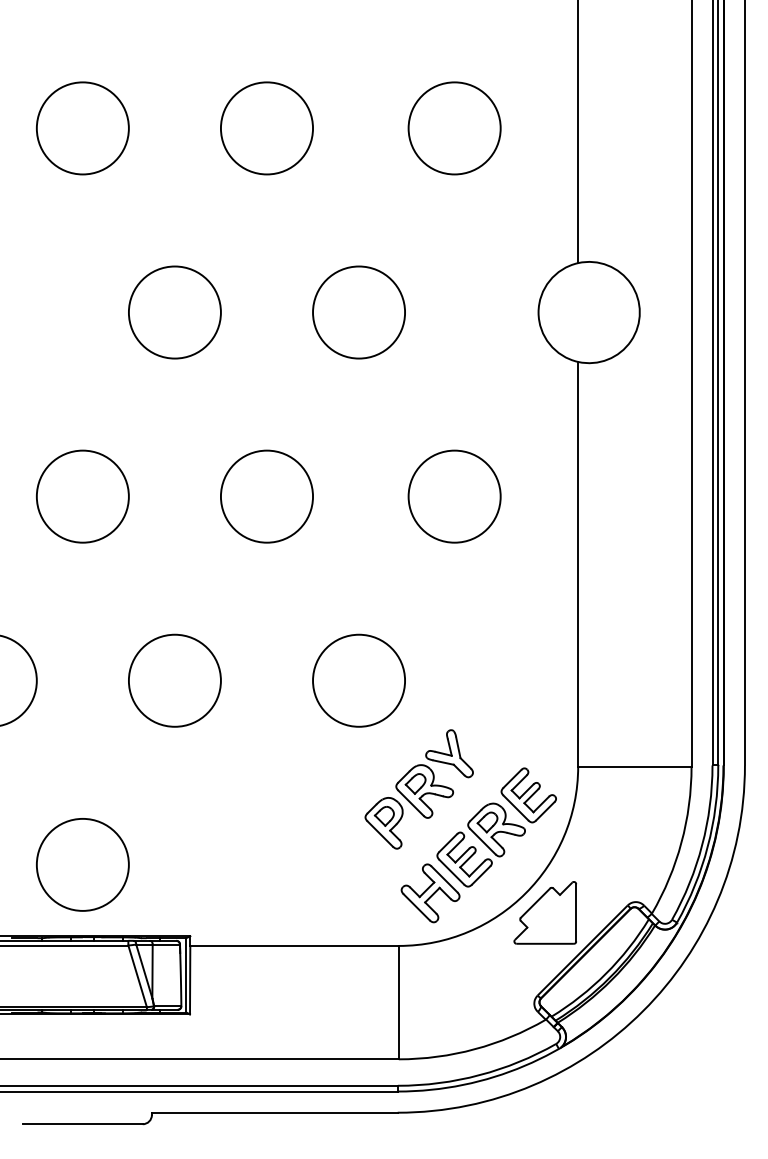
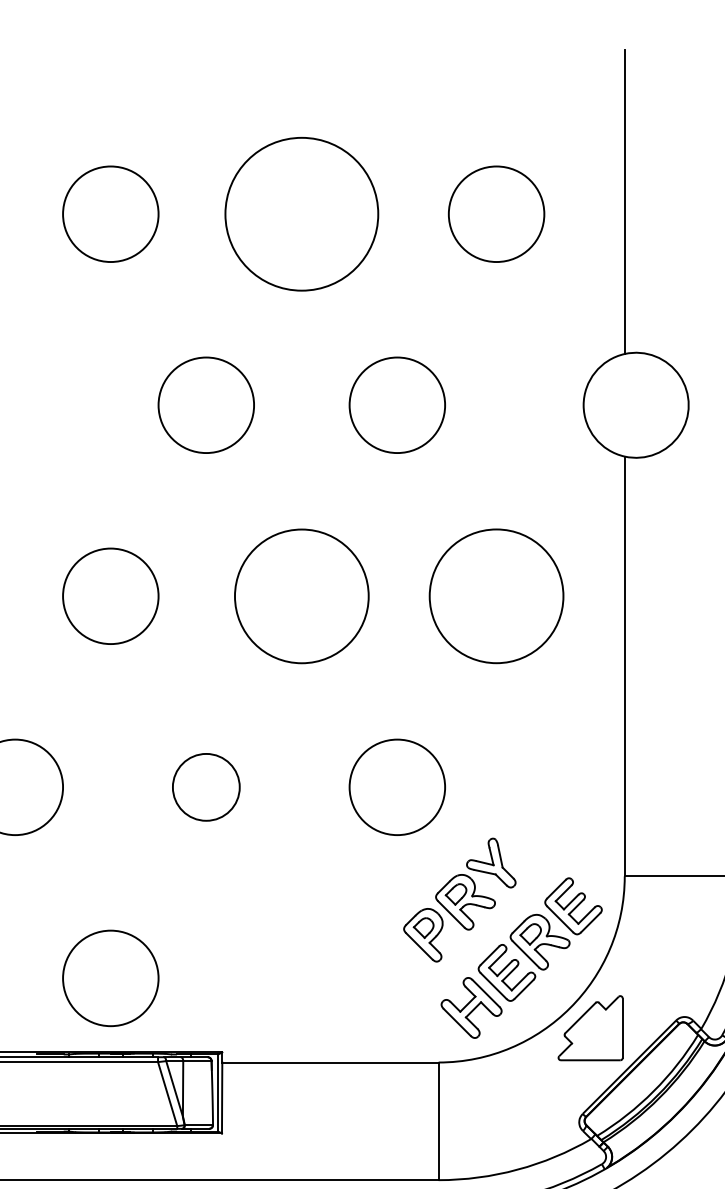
circle: (266, 128) -> (301, 214), size x1.6
circle: (266, 496) -> (301, 596), size x1.4
circle: (454, 496) -> (496, 596), size x1.4
circle: (174, 680) -> (205, 787), size x0.7

